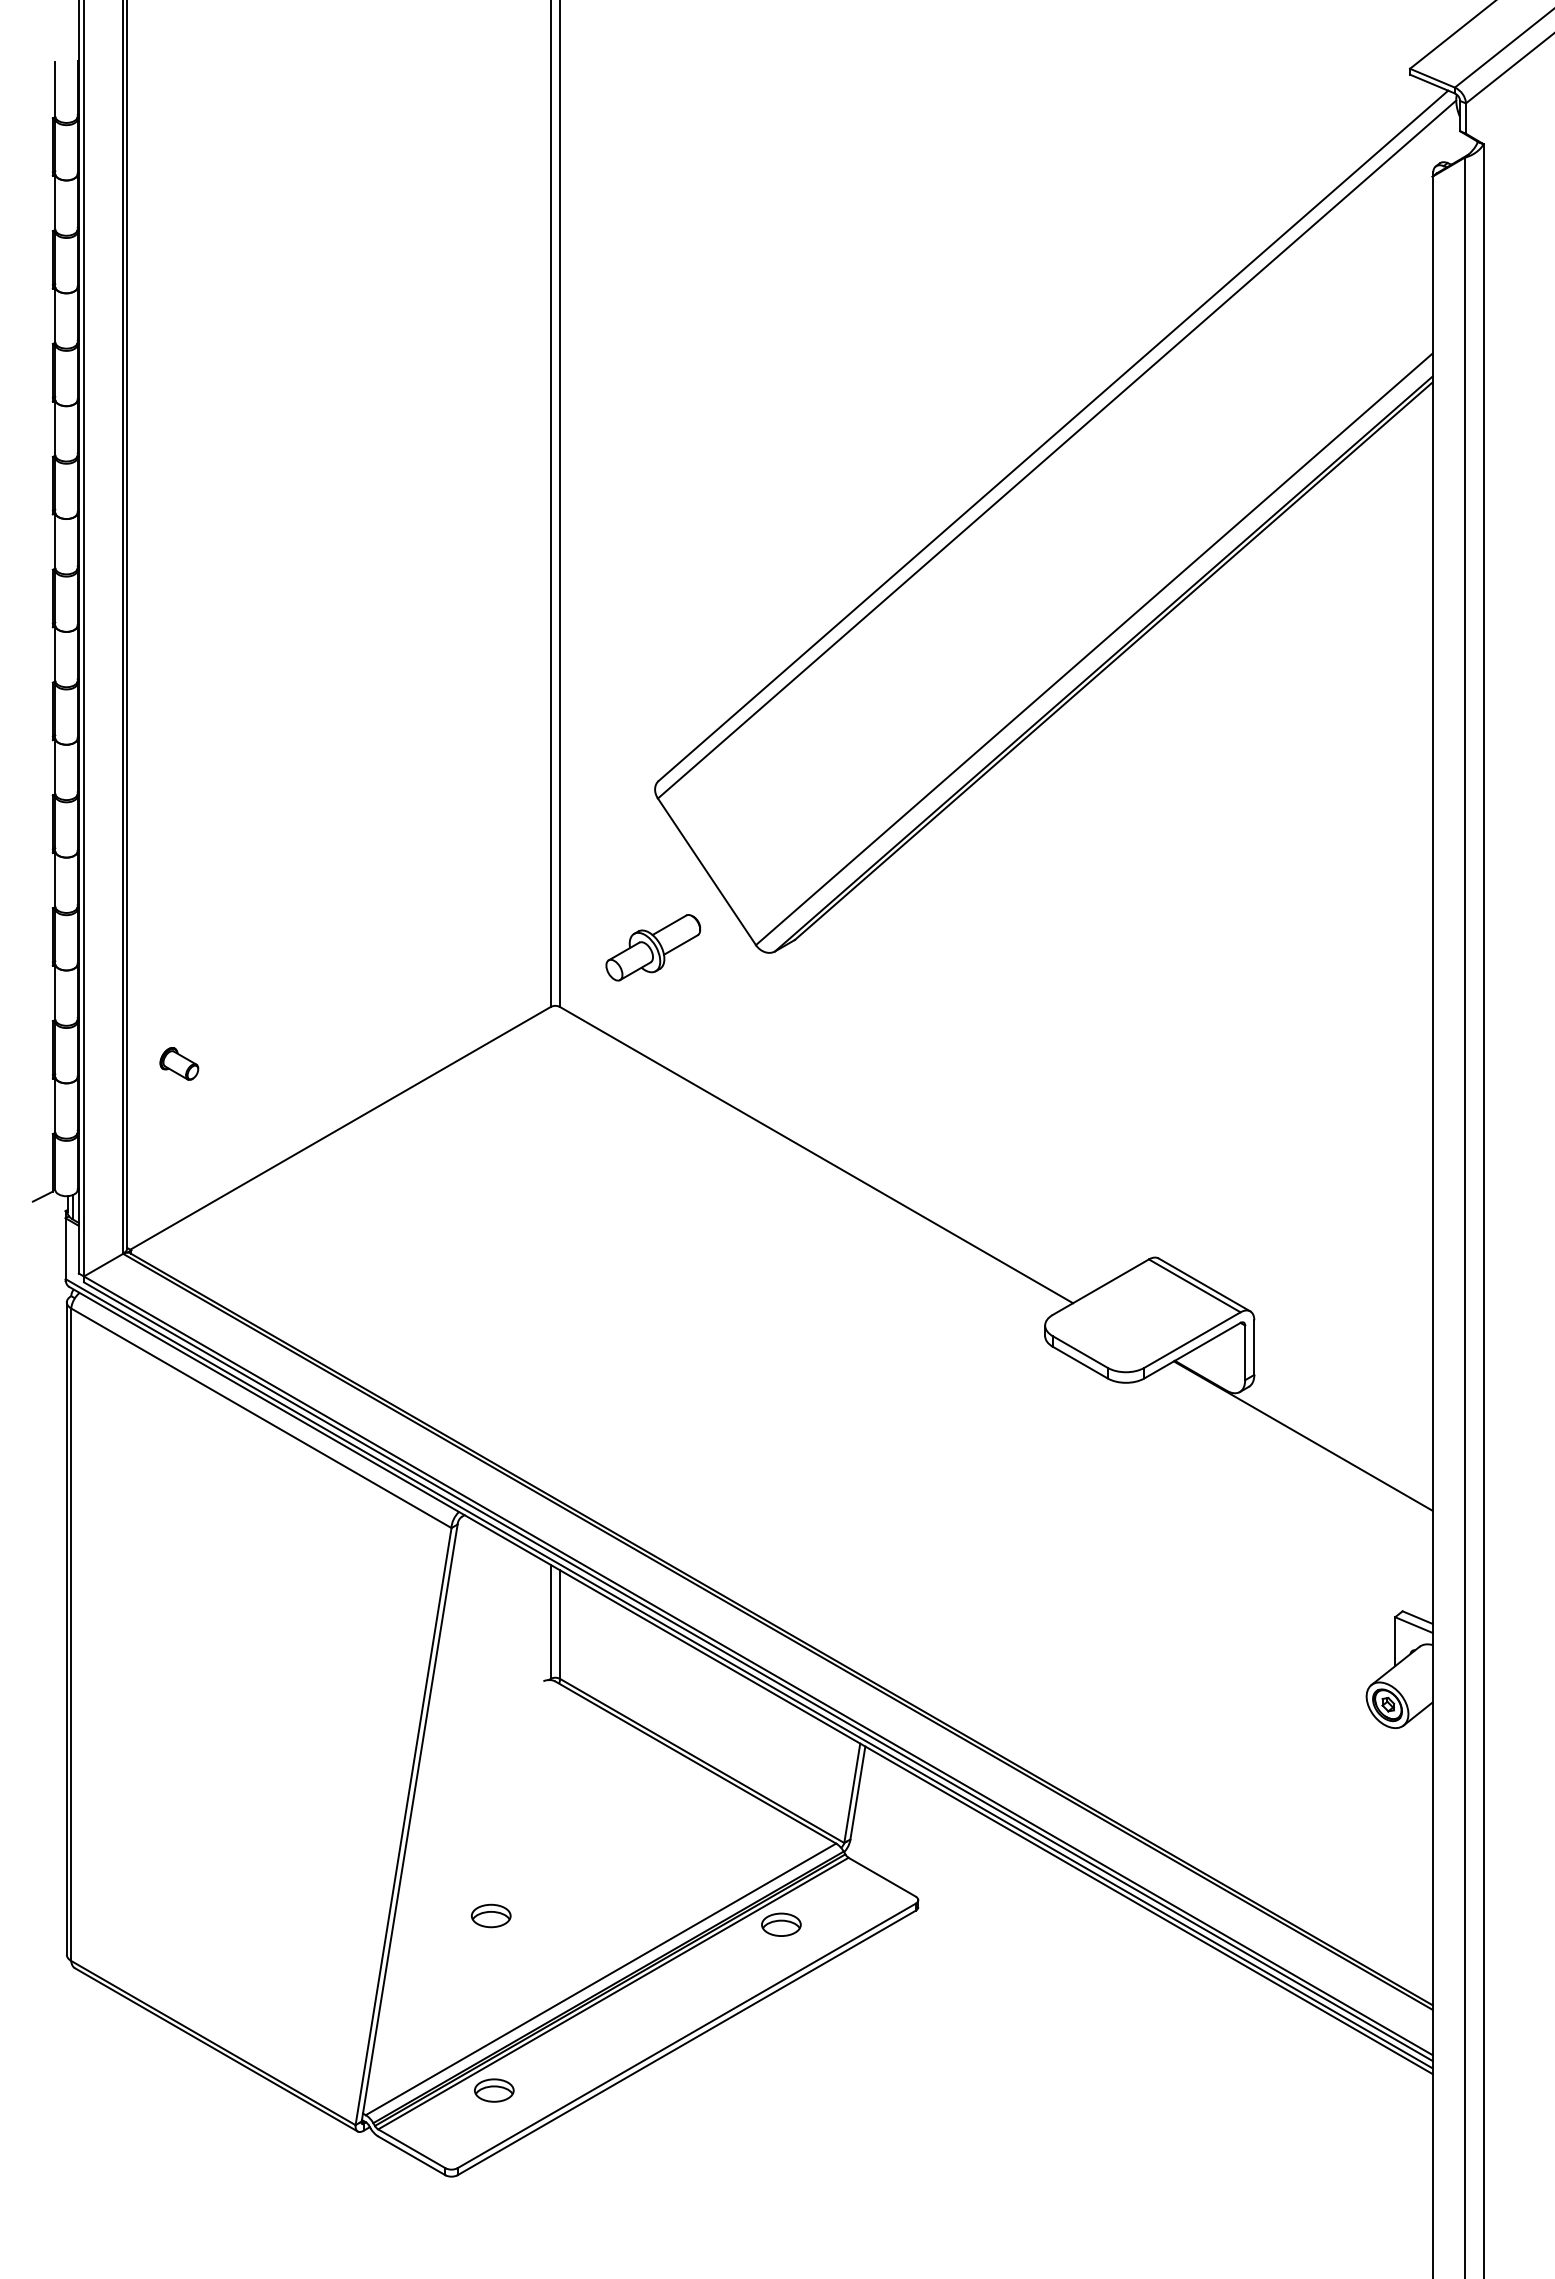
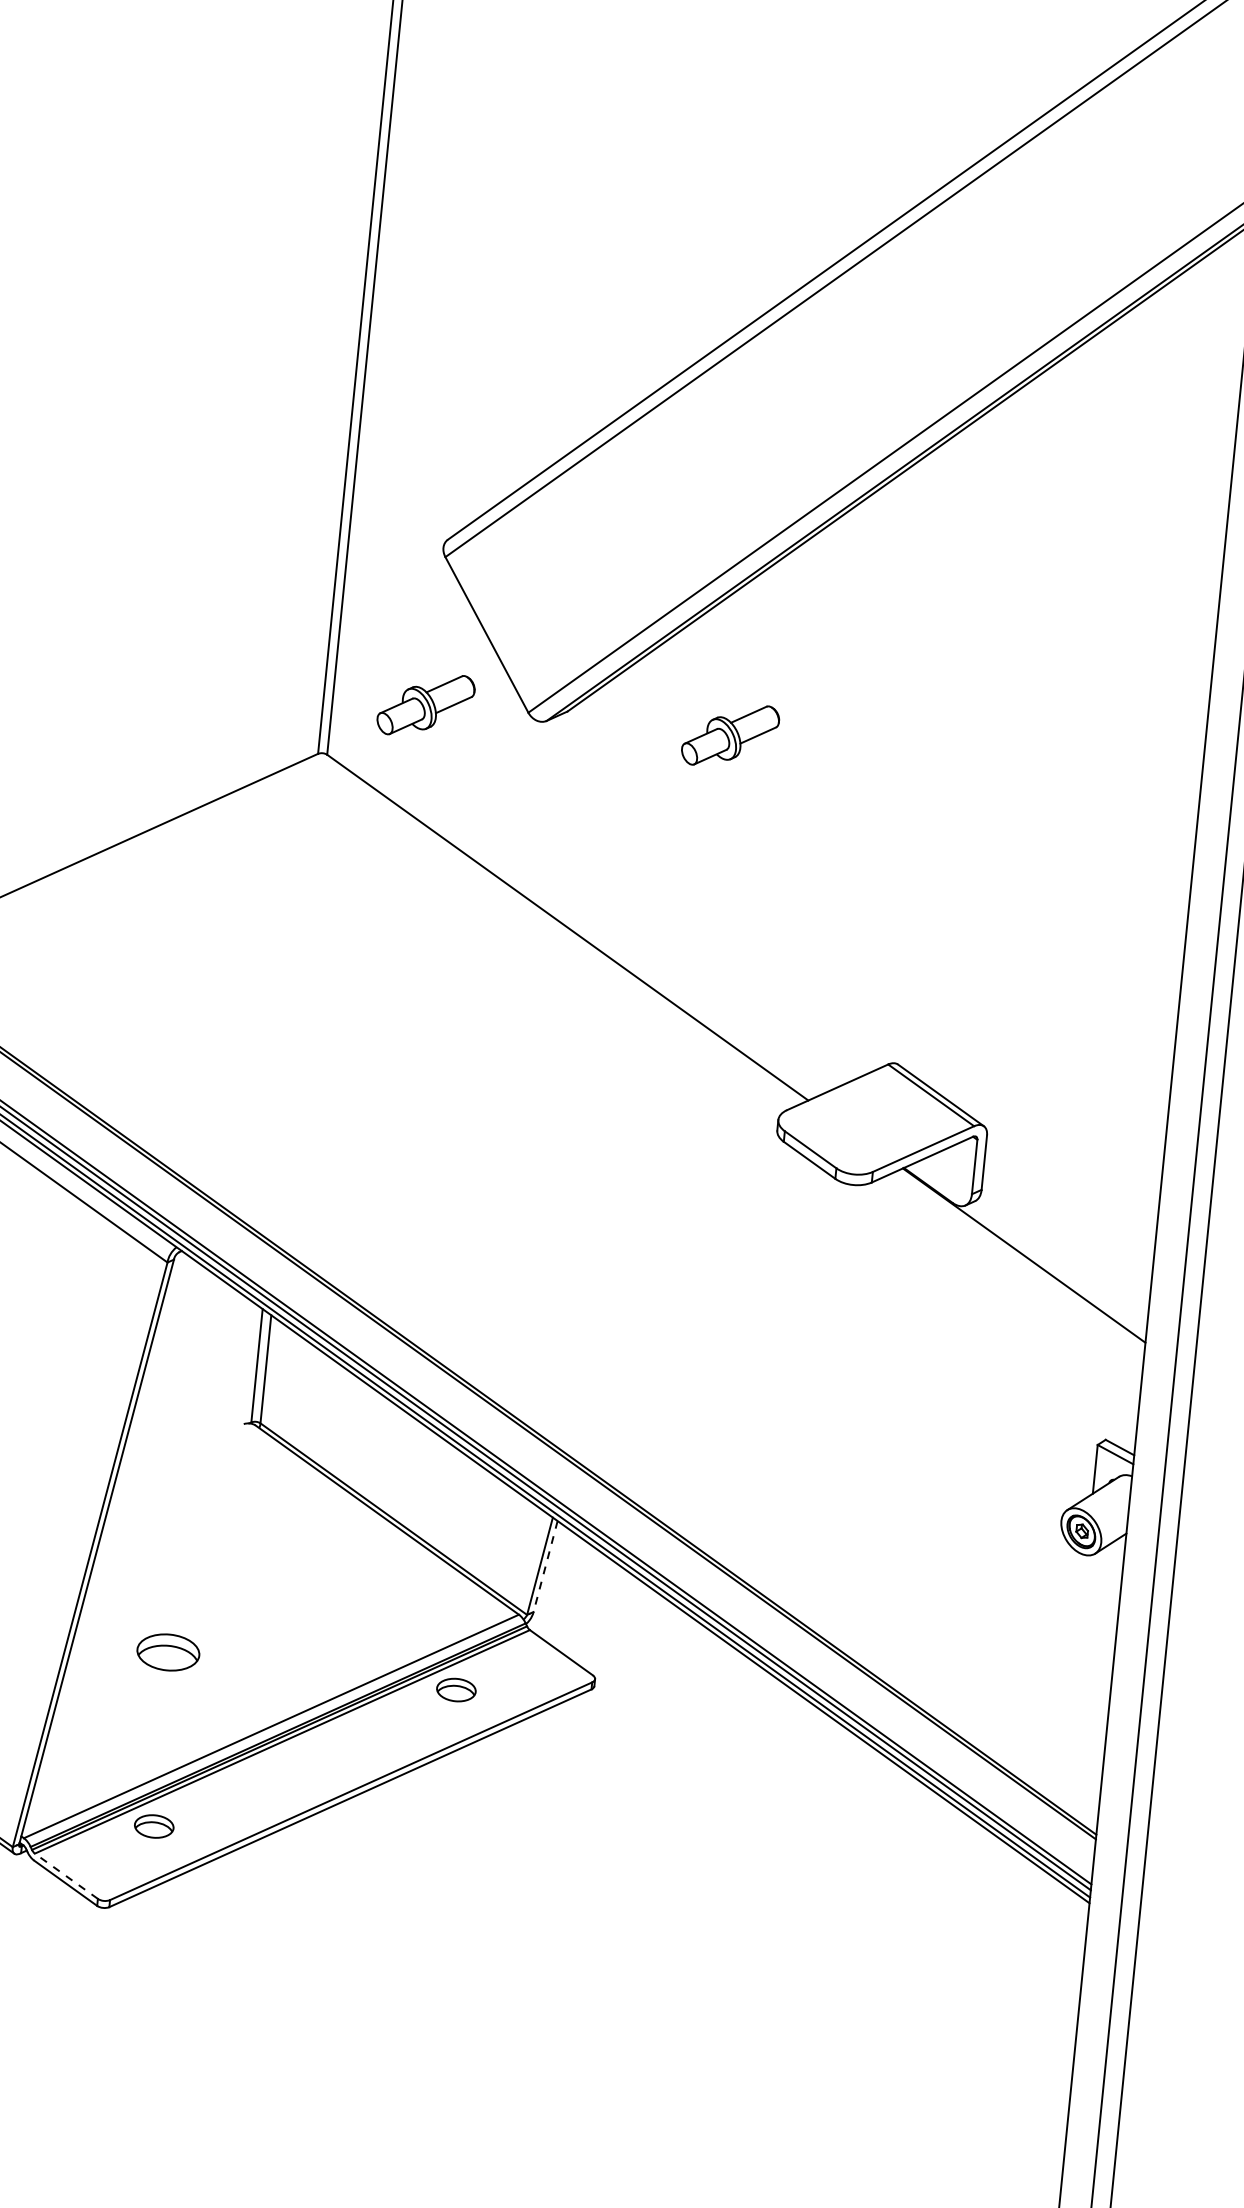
part: (959, 947) -> (730, 735), added
line: (857, 1793) -> (545, 1566), solid -> dashed
part: (491, 1915) -> (168, 1652), size x1.6
line: (411, 2148) -> (66, 1875), solid -> dashed

